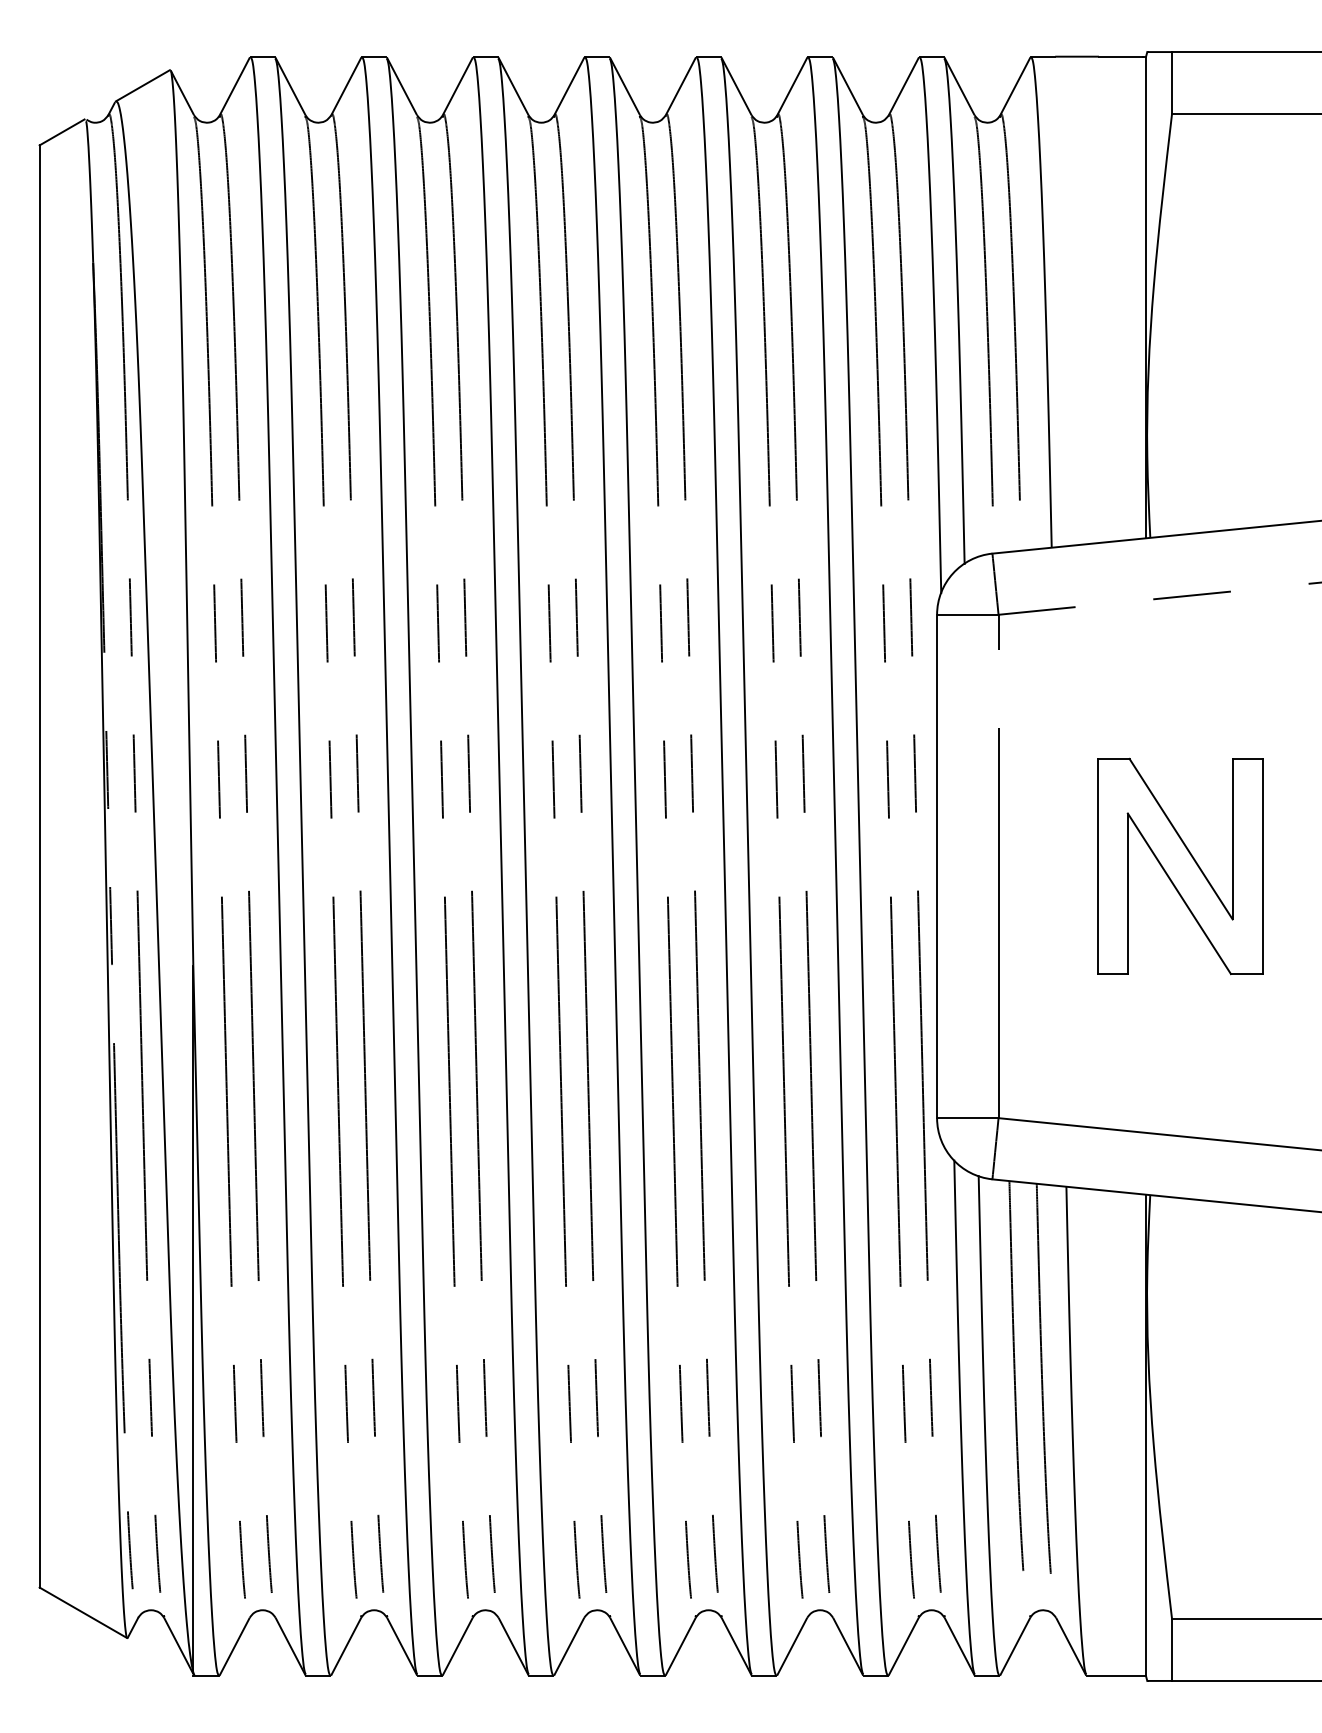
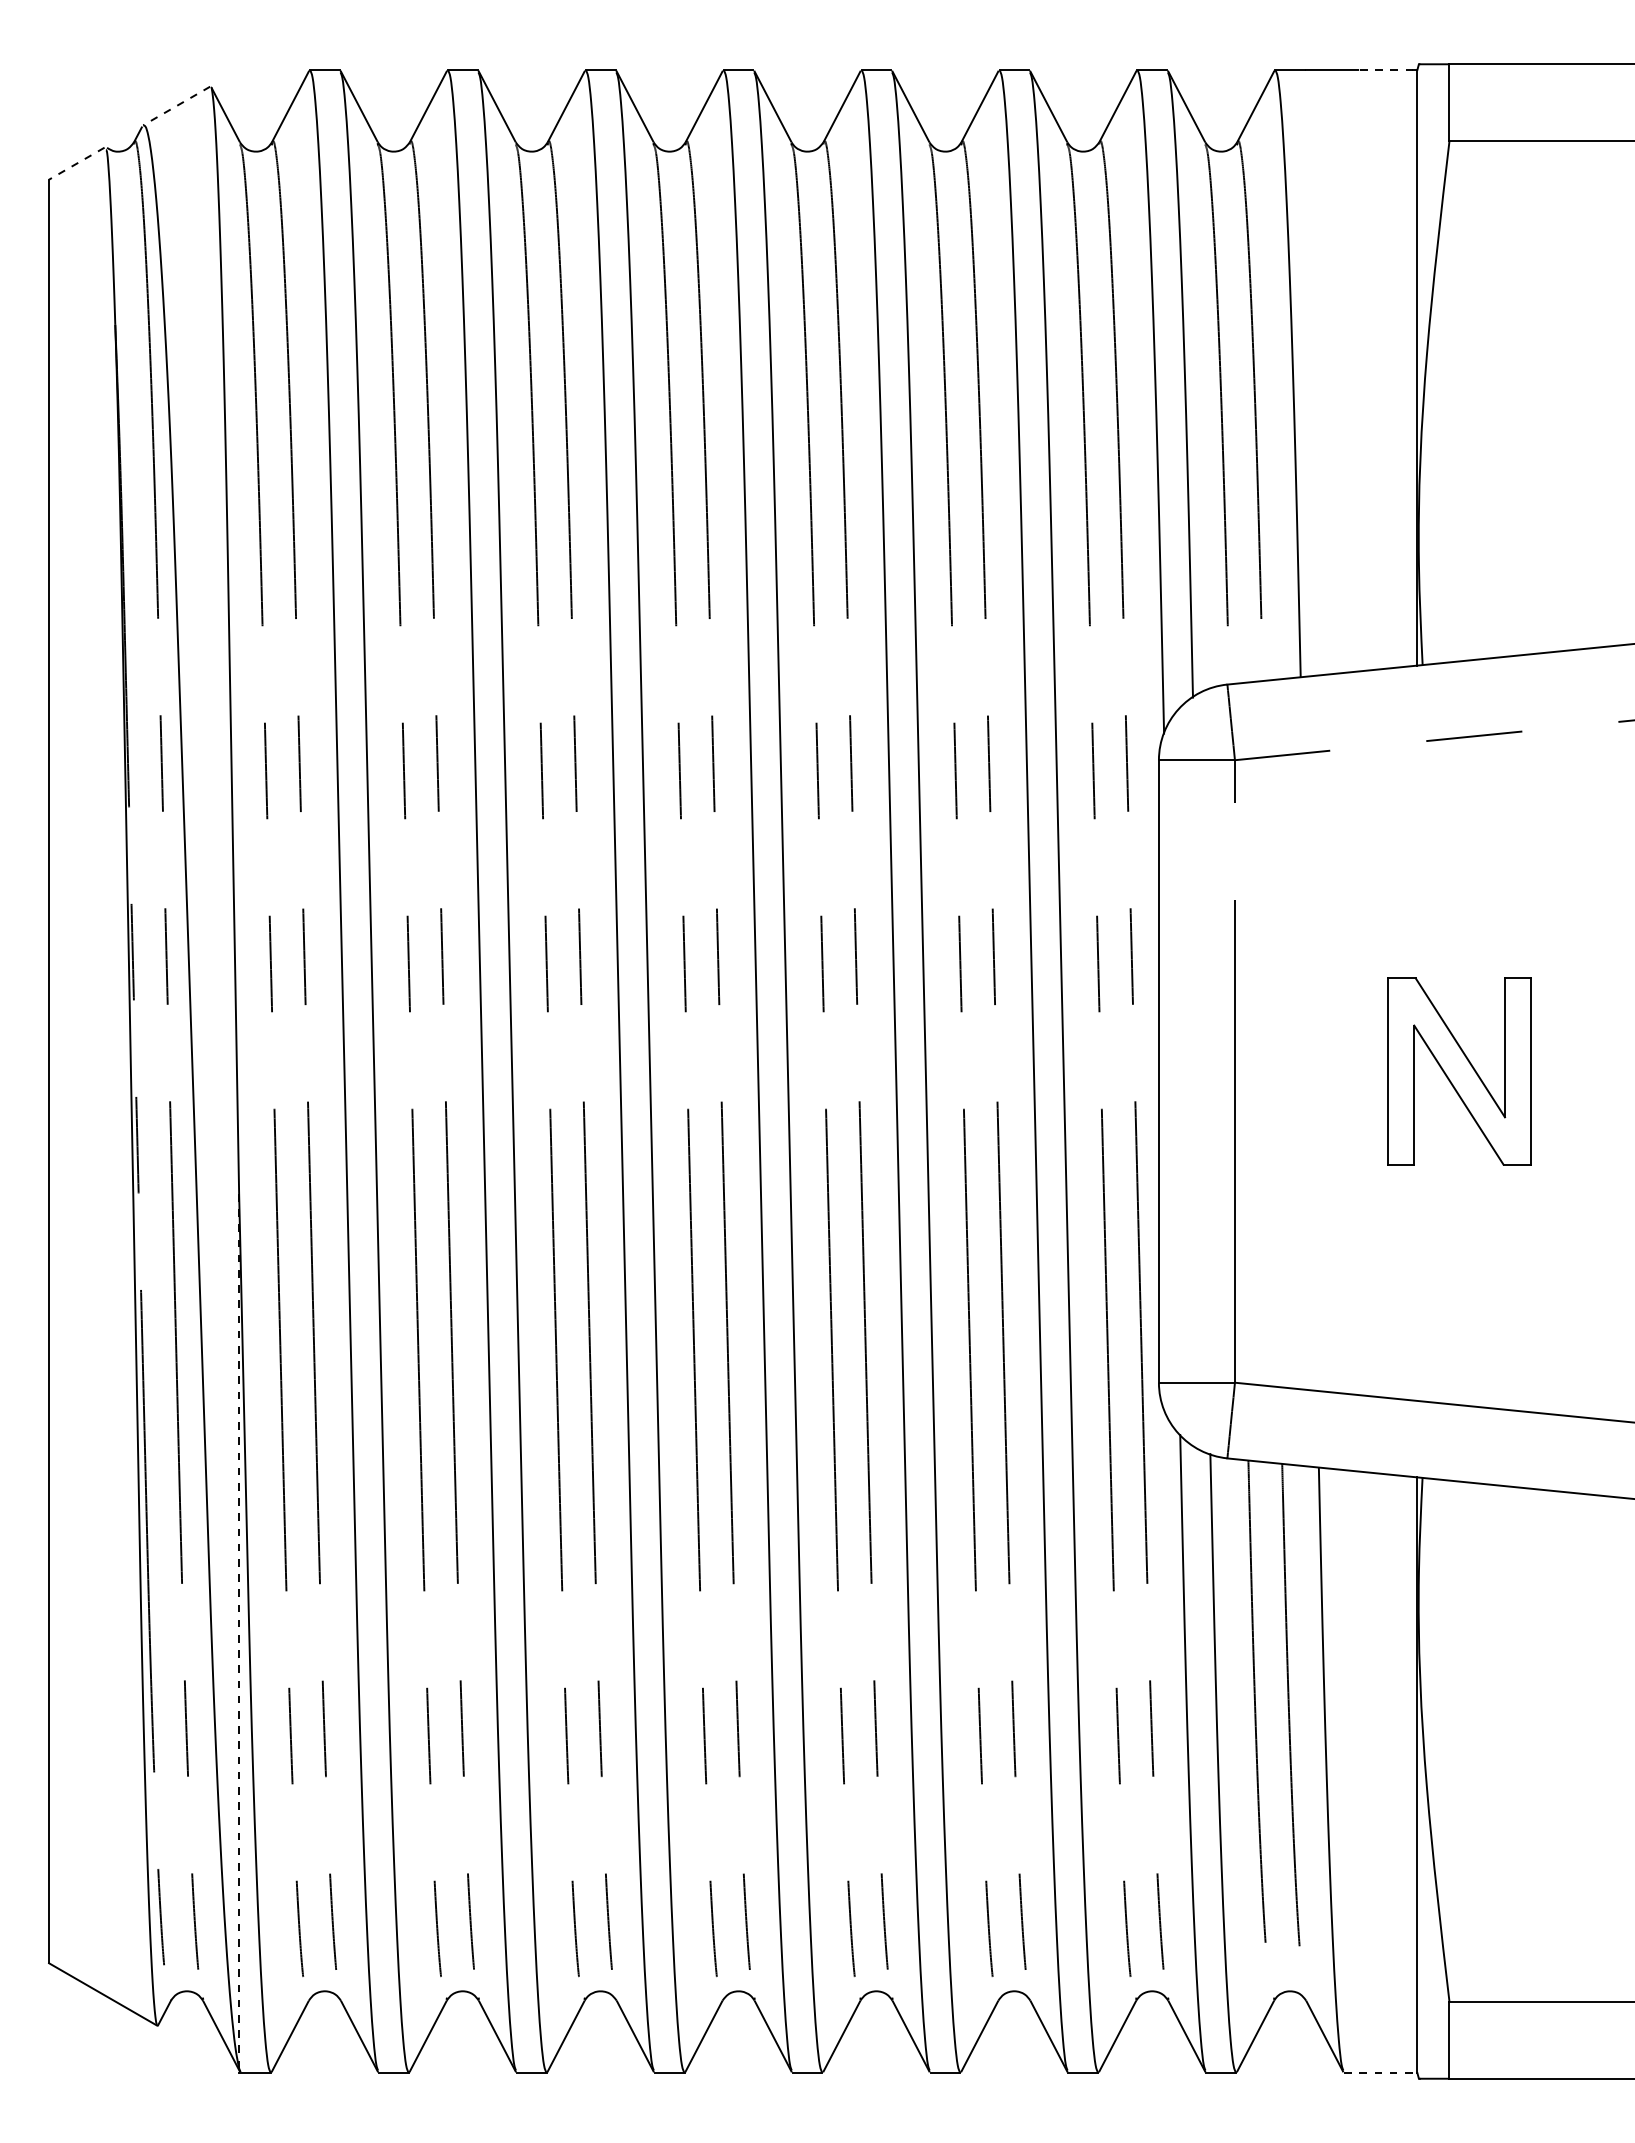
line: (1120, 56) -> (1385, 69), solid -> dashed
line: (142, 86) -> (176, 106), solid -> dashed
line: (61, 132) -> (76, 163), solid -> dashed
part: (1180, 866) -> (1459, 1071), size x0.7
line: (193, 1319) -> (239, 1631), solid -> dashed
line: (1116, 1676) -> (1380, 2073), solid -> dashed

